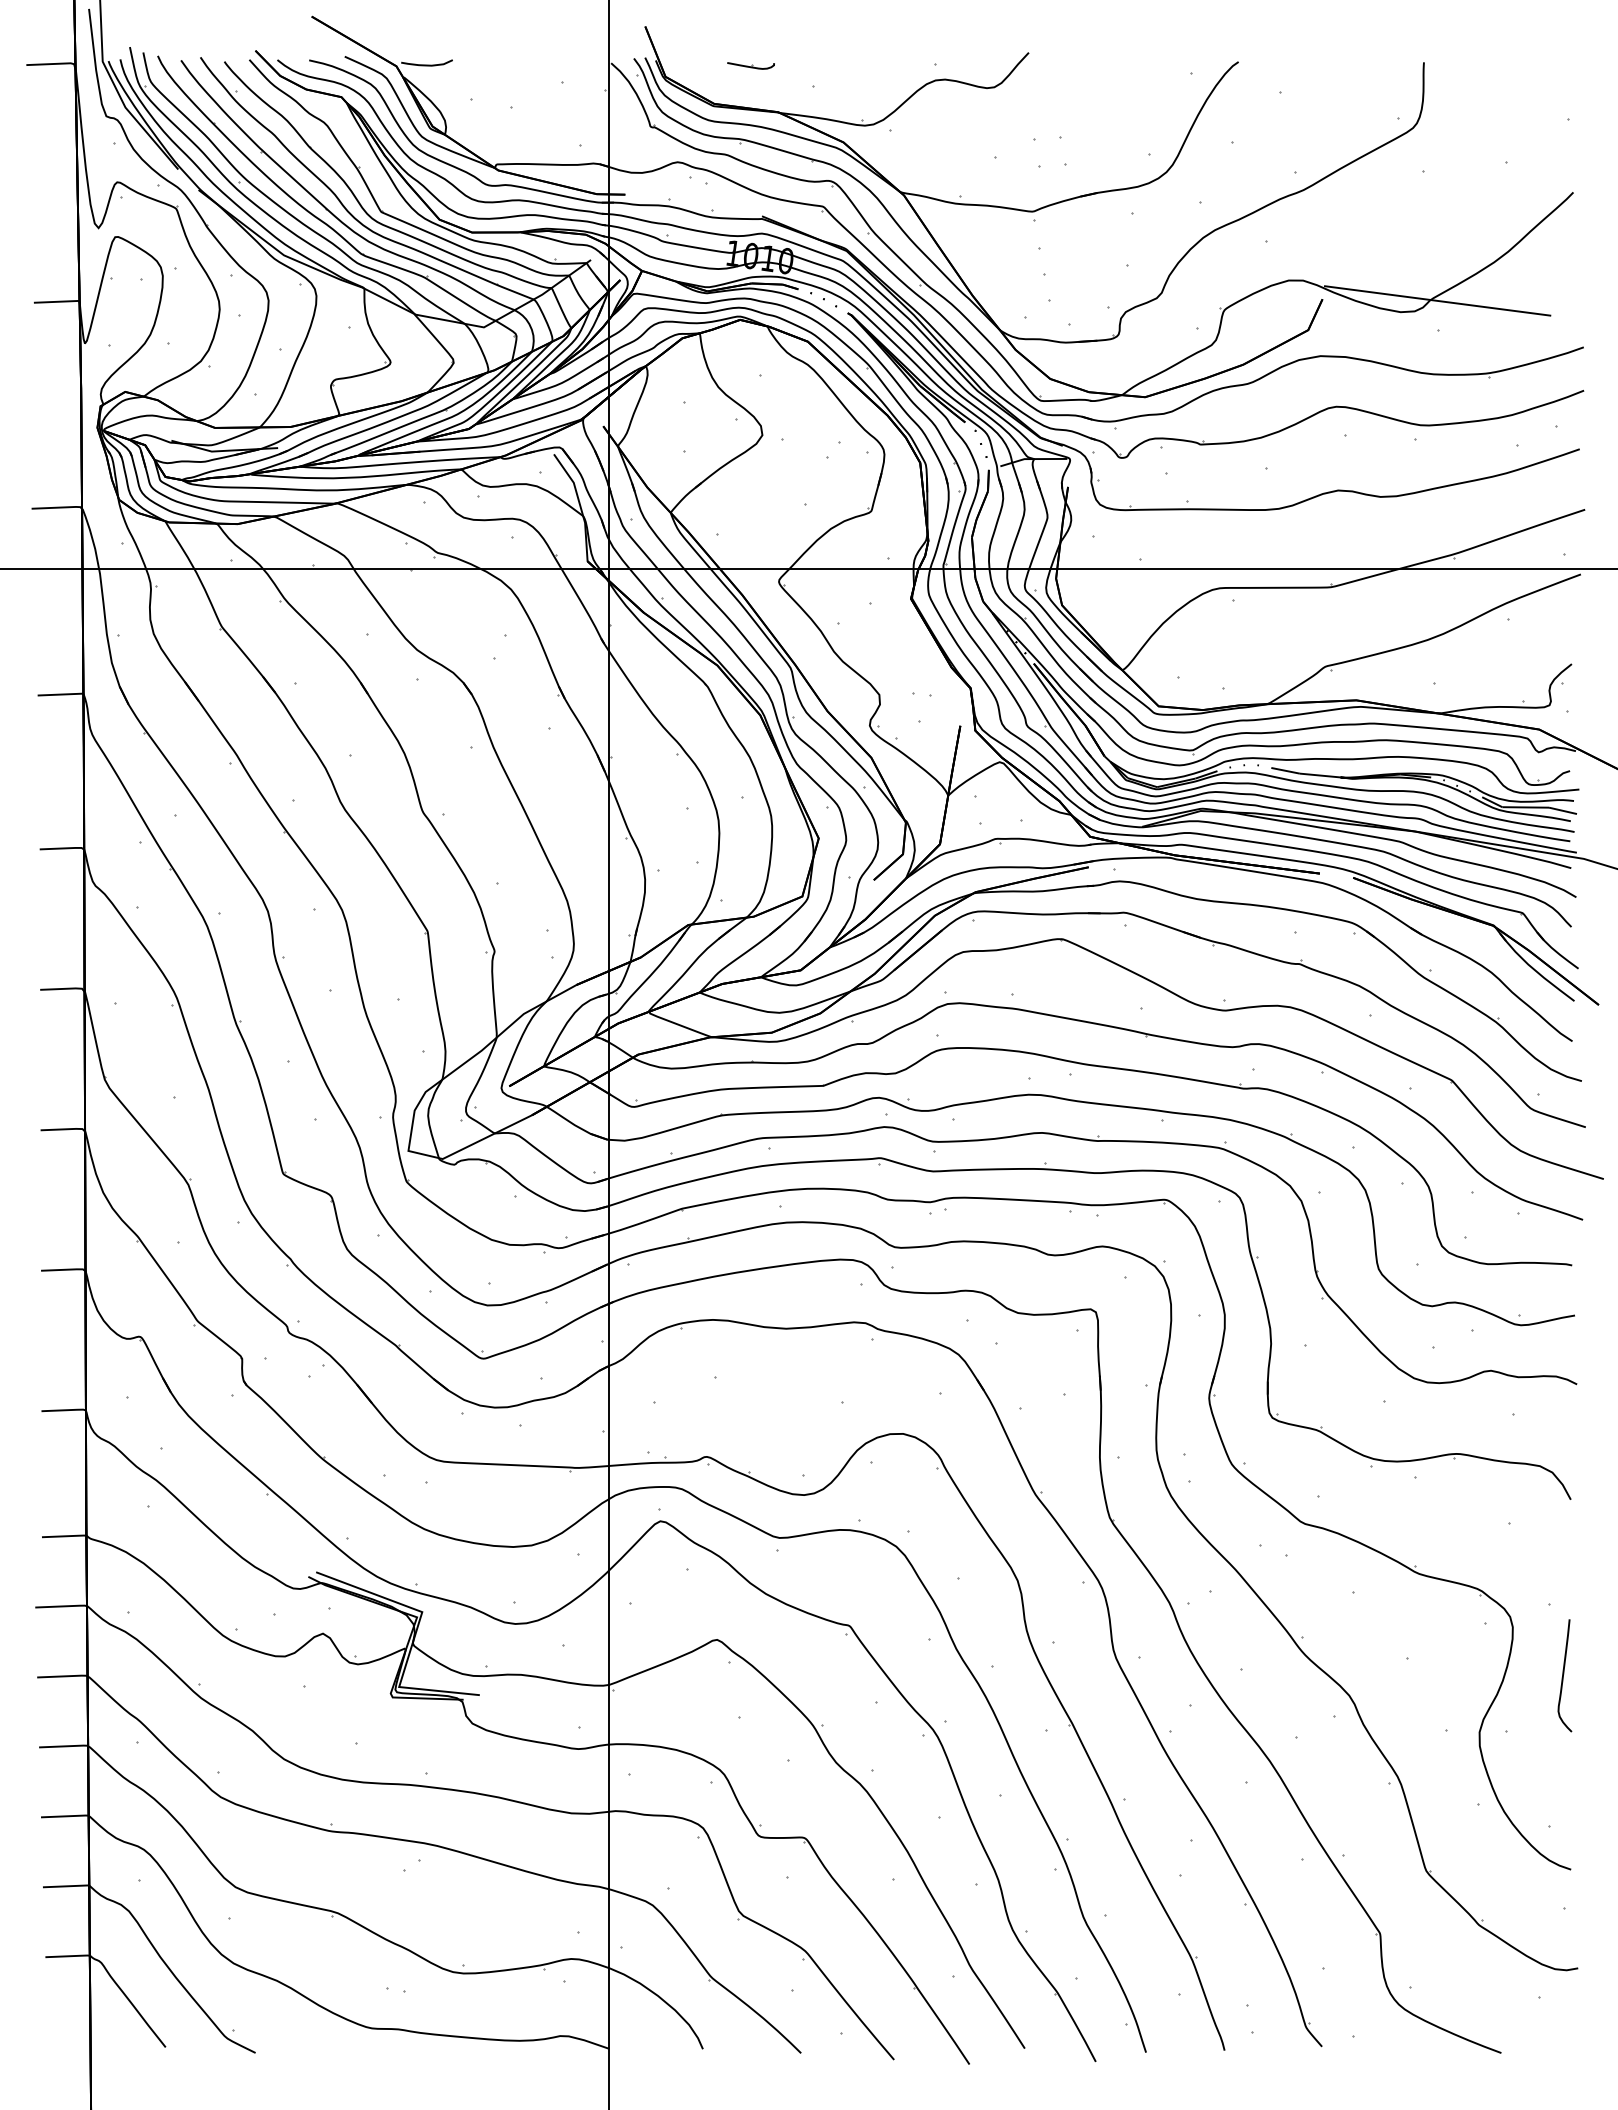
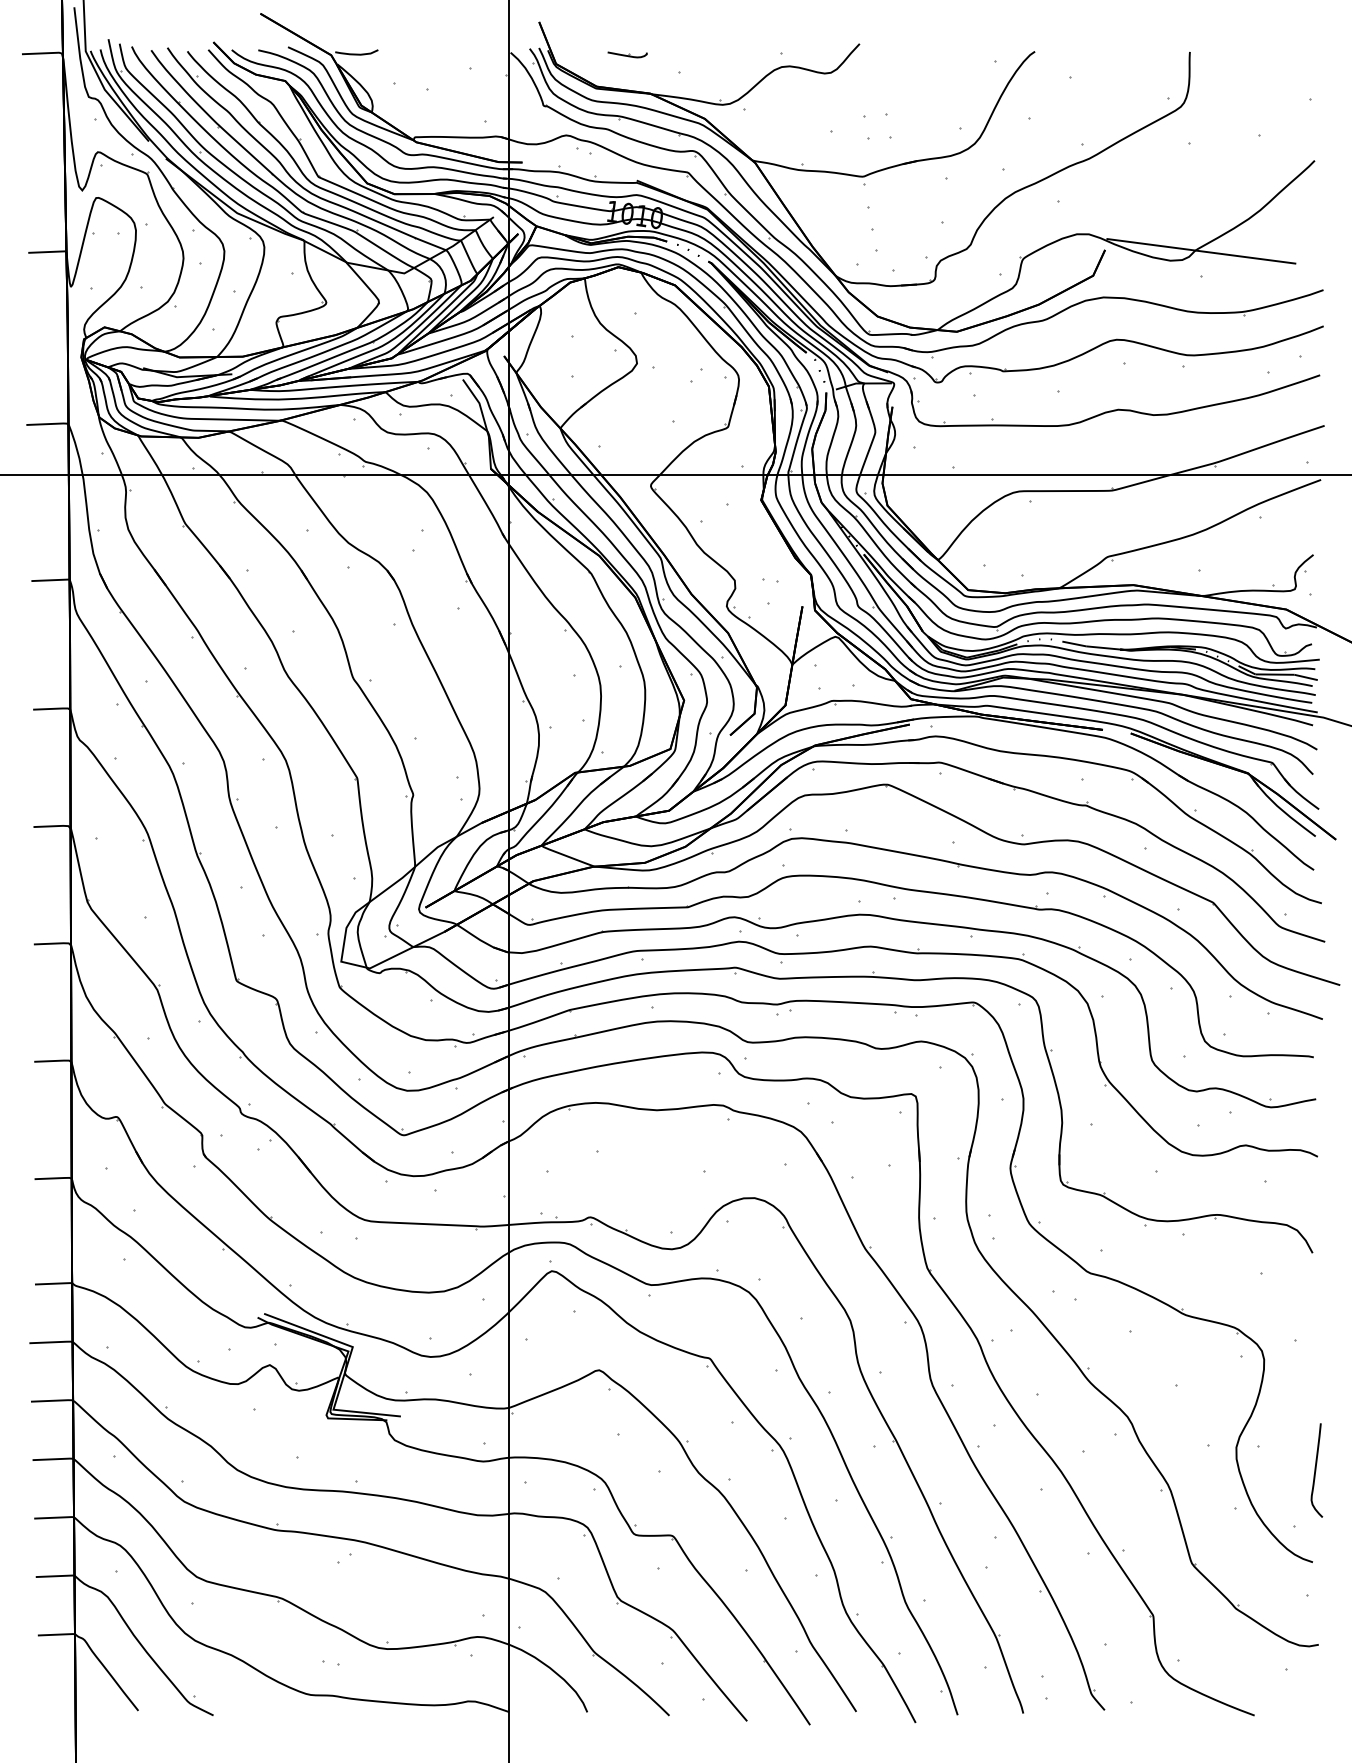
curve: (1564, 1674) -> (1316, 1469), moved

